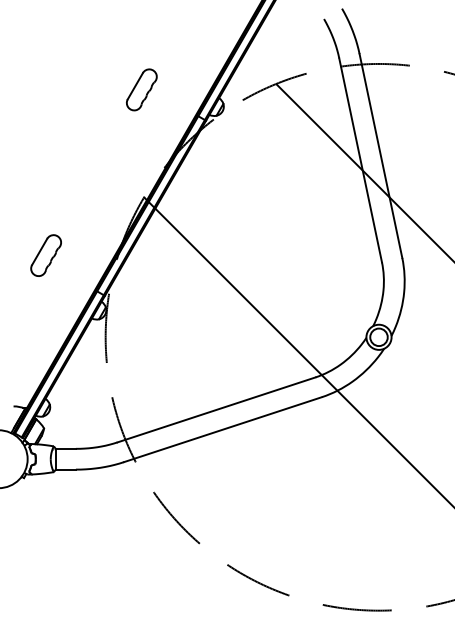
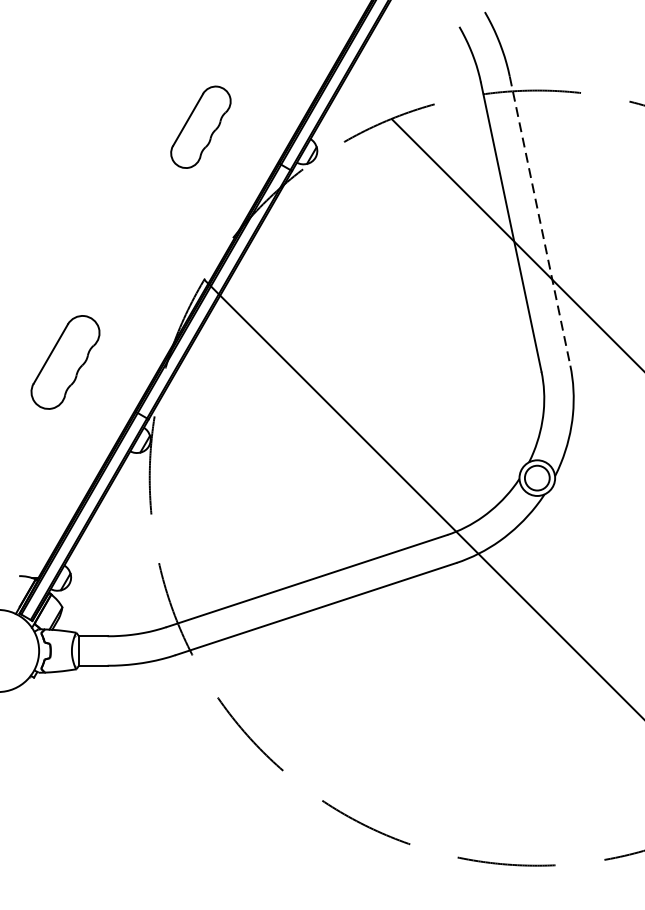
part: (141, 89) -> (200, 126), size x1.4
line: (381, 156) -> (540, 221), solid -> dashed
part: (45, 255) -> (64, 362), size x1.6

